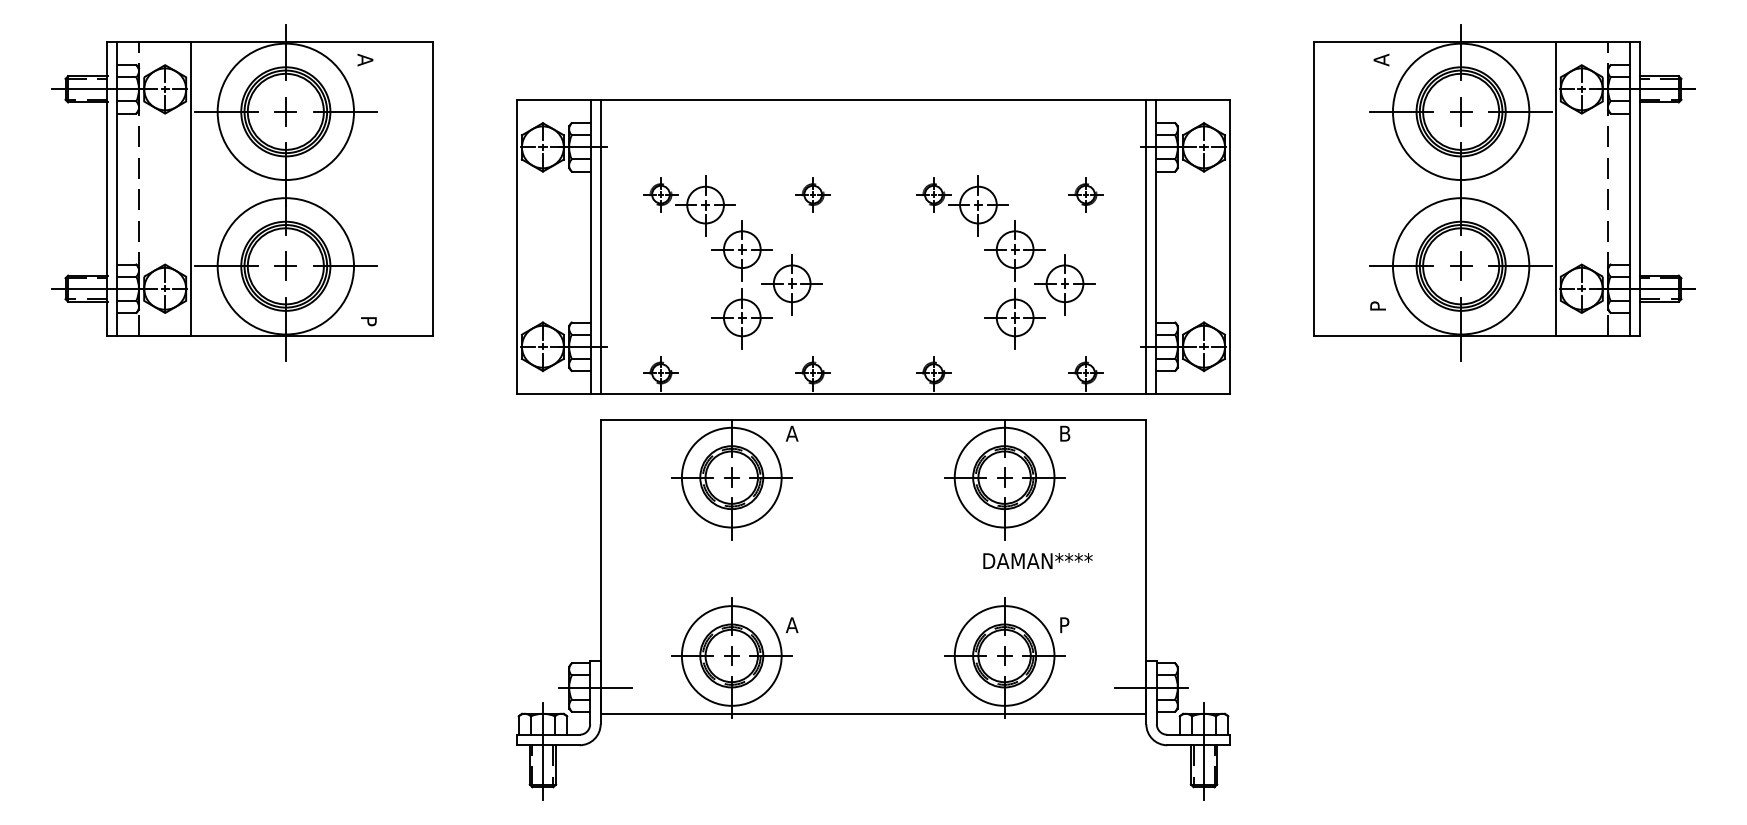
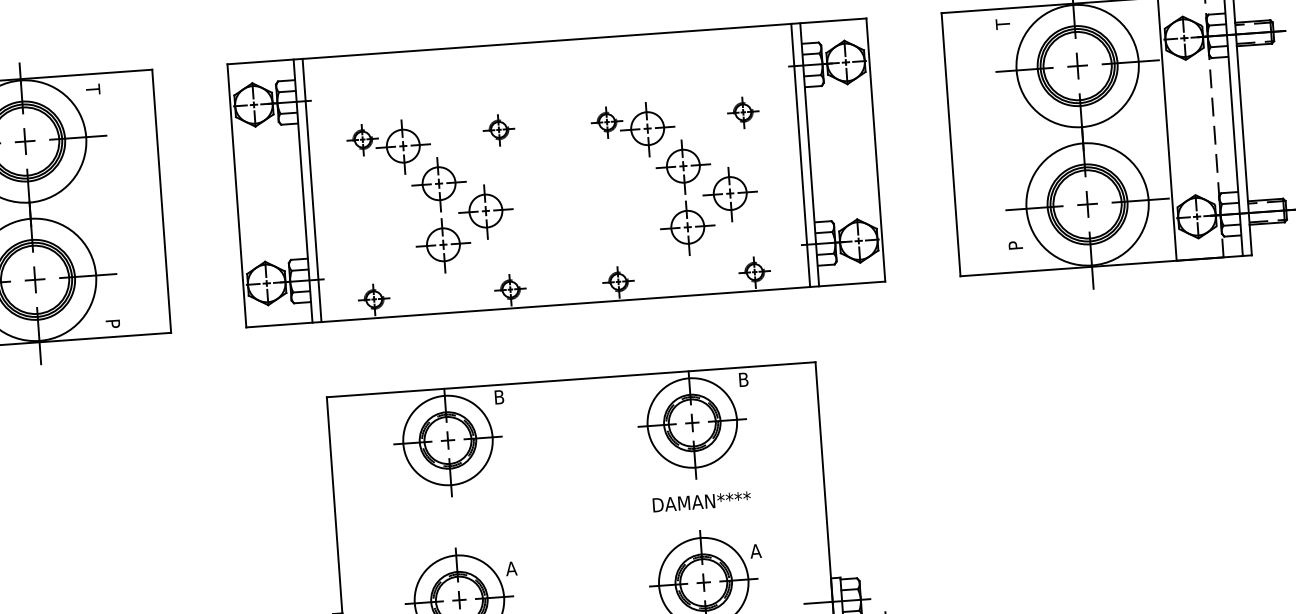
text: (365, 59) -> (93, 89), A -> T
text: (1381, 59) -> (1002, 24), A -> T
part: (873, 246) -> (556, 172), moved
text: (791, 433) -> (498, 397), A -> B
text: (1037, 560) -> (701, 501), moved
text: (1064, 625) -> (755, 551), P -> A

